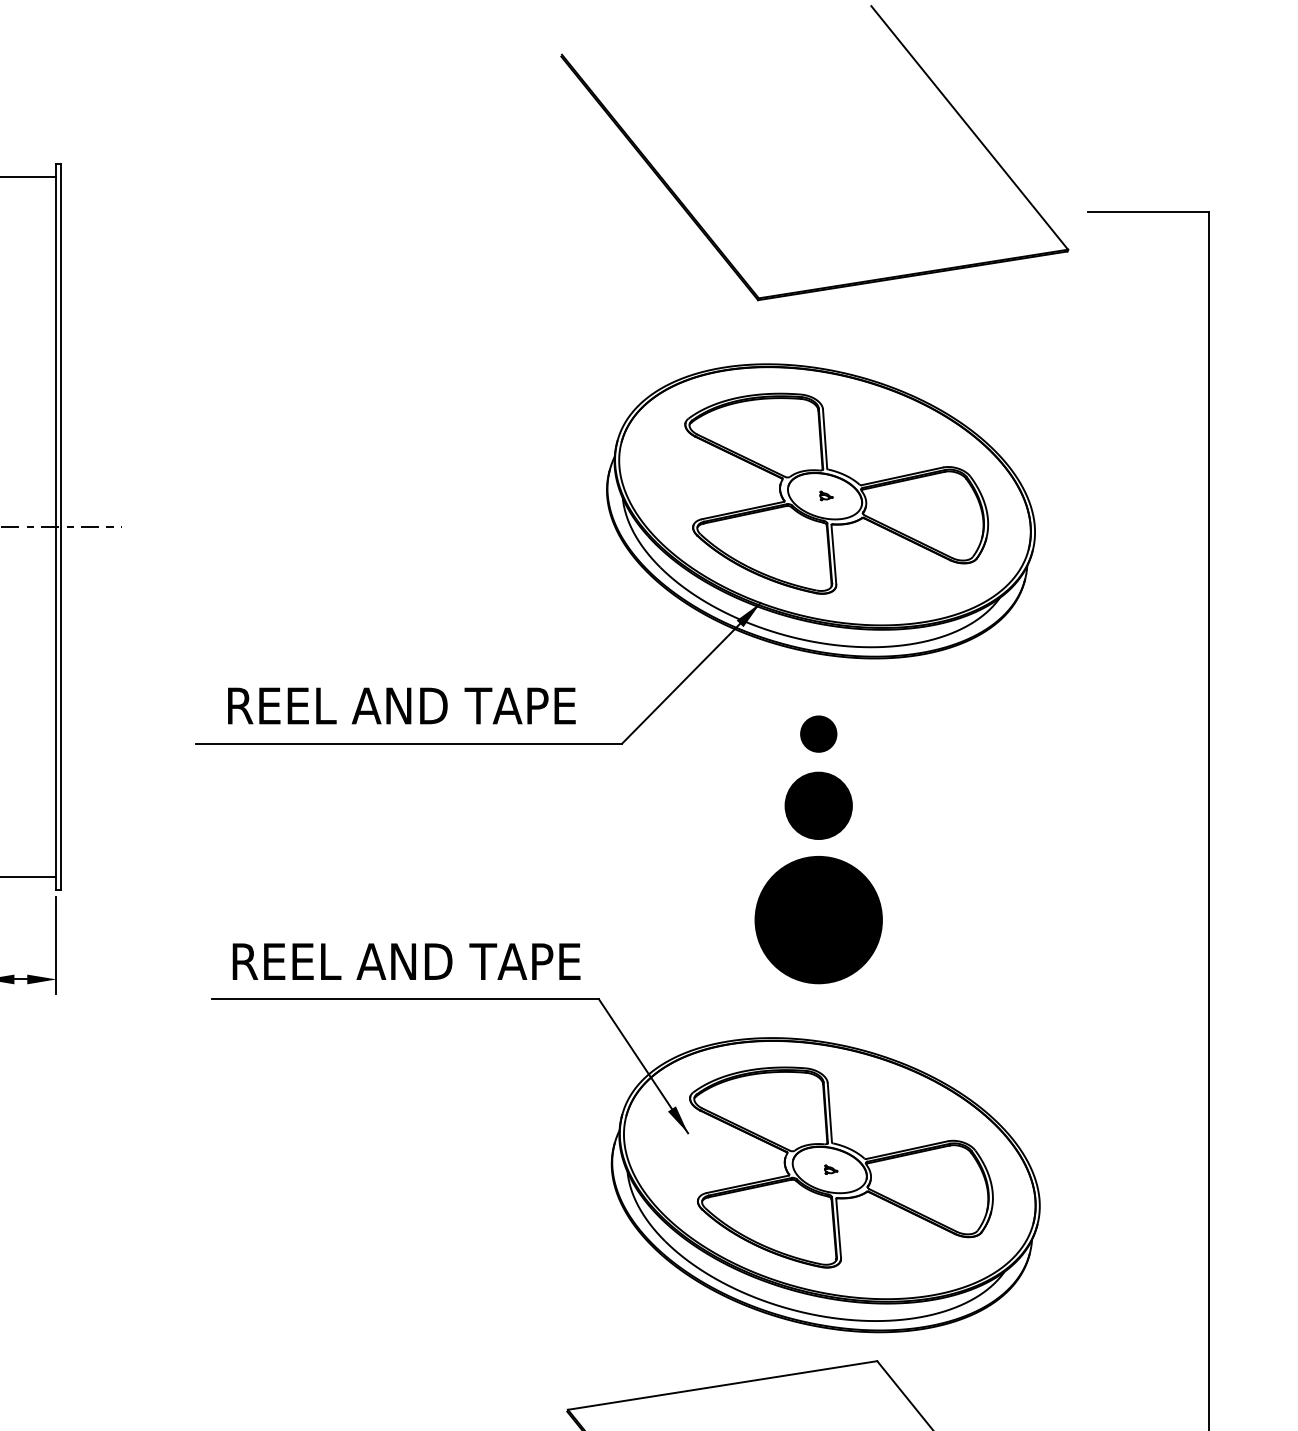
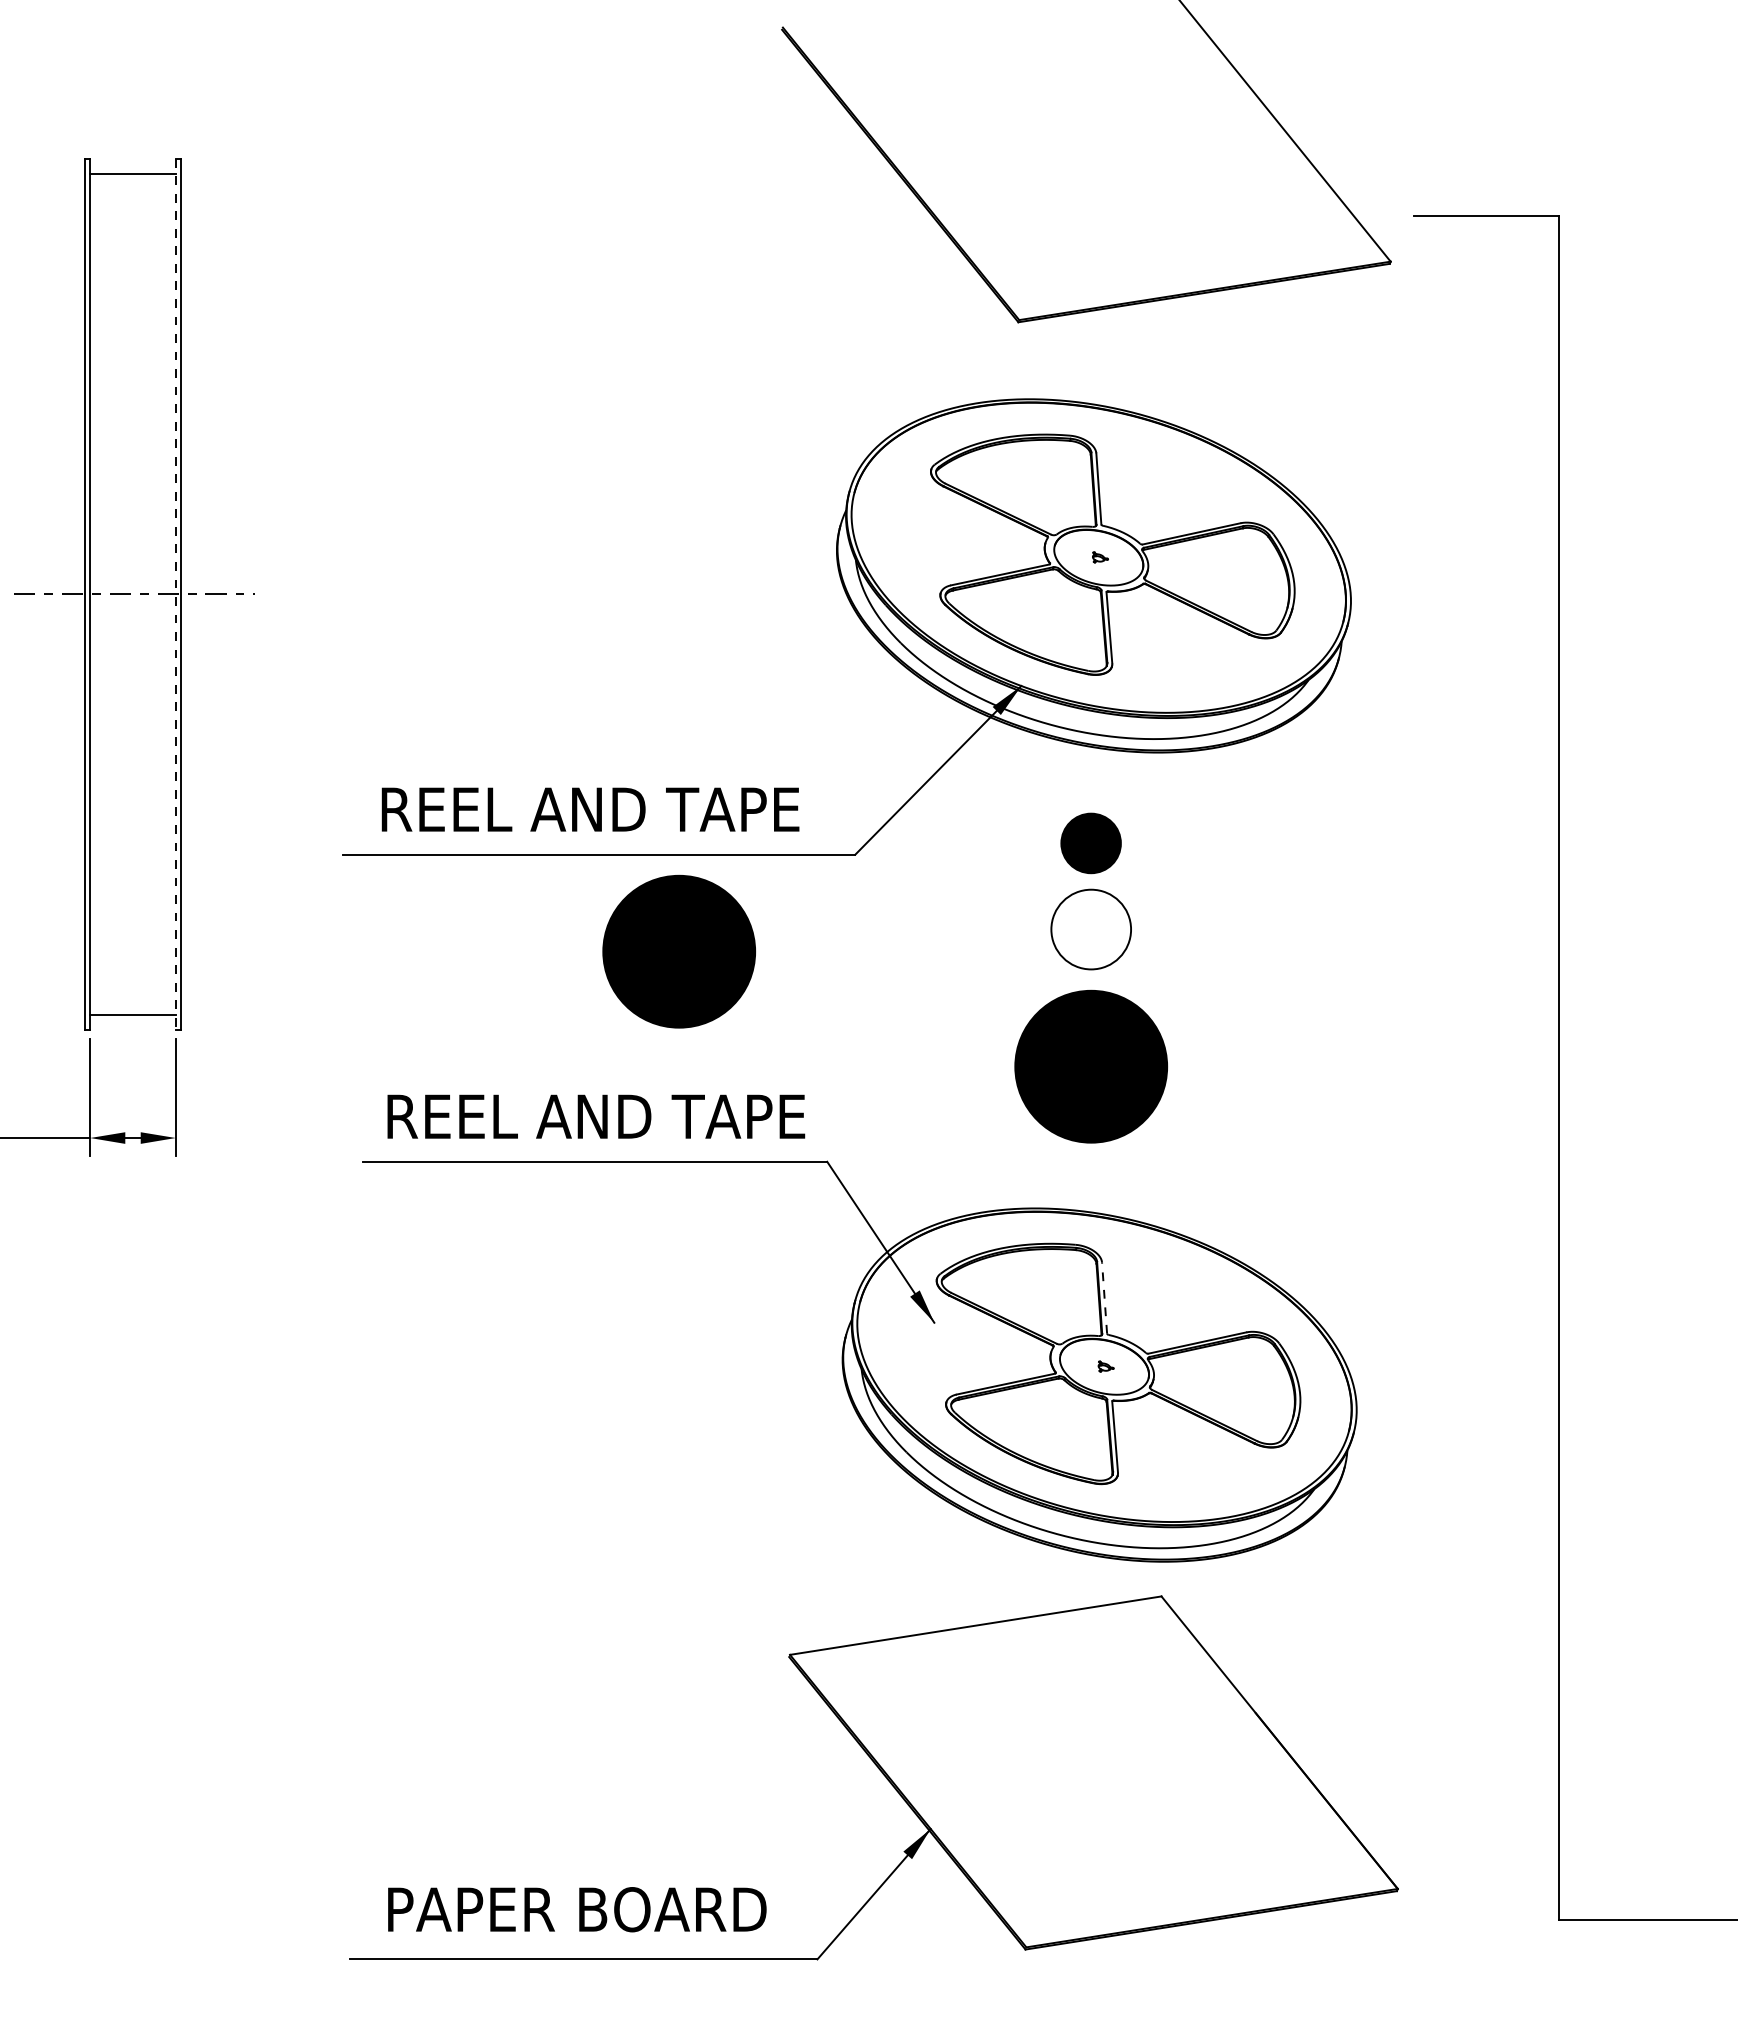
line: (56, 526) -> (175, 594), solid -> dashed
part: (818, 734) -> (1091, 843), size x1.4
fill: (818, 805) -> (1091, 929), removed
part: (475, 824) -> (679, 951), added
line: (829, 1113) -> (1104, 1298), solid -> dashed

